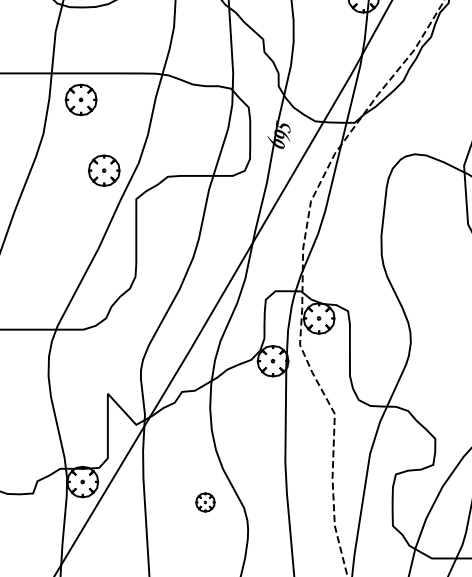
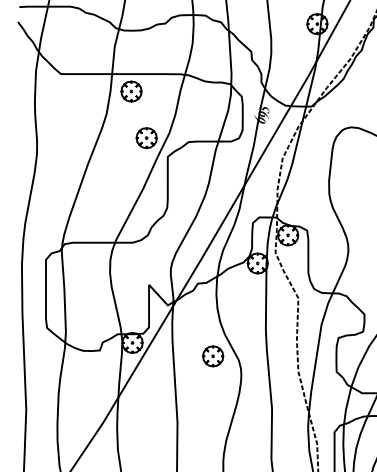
part: (205, 502) -> (213, 356), size x1.67

